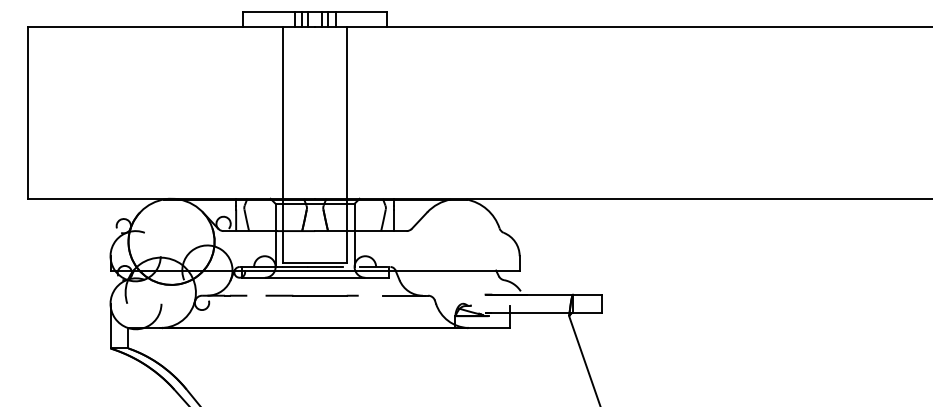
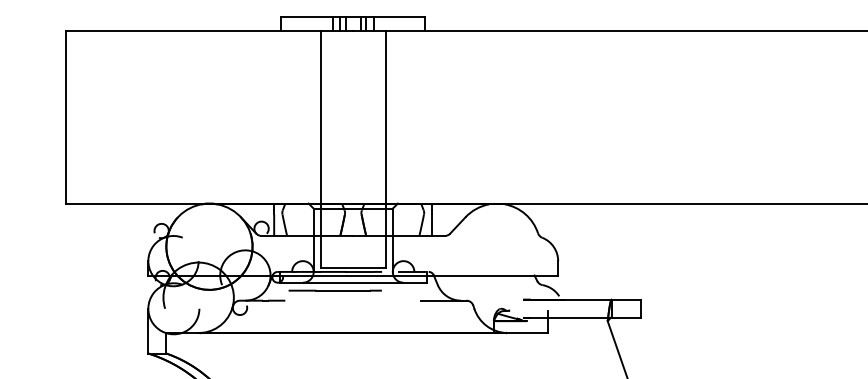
line: (311, 295) -> (334, 290), moved

